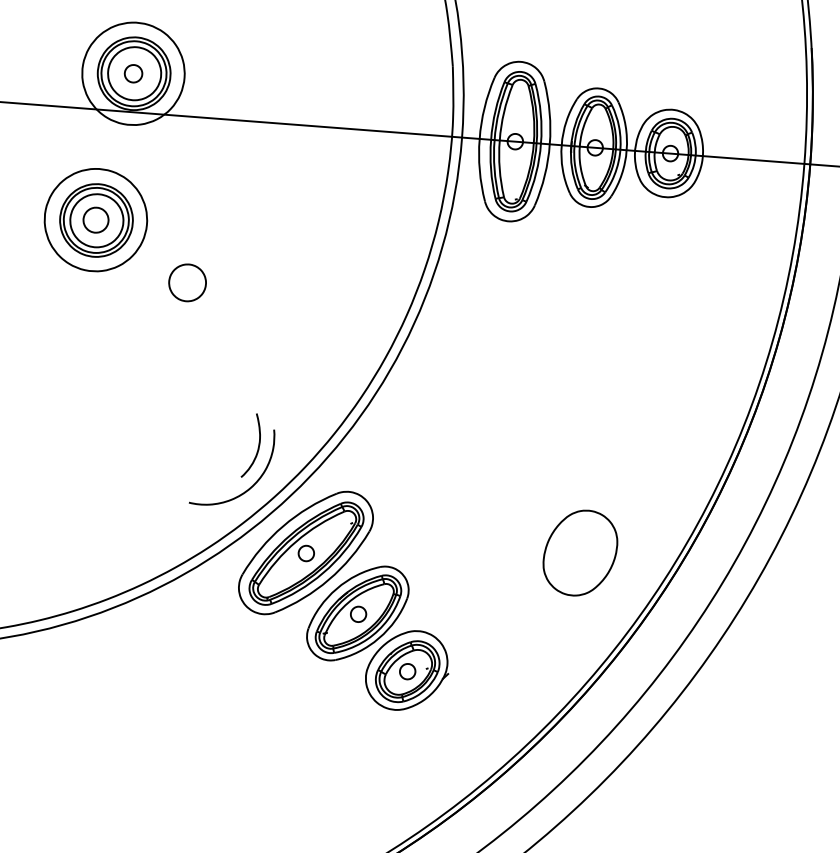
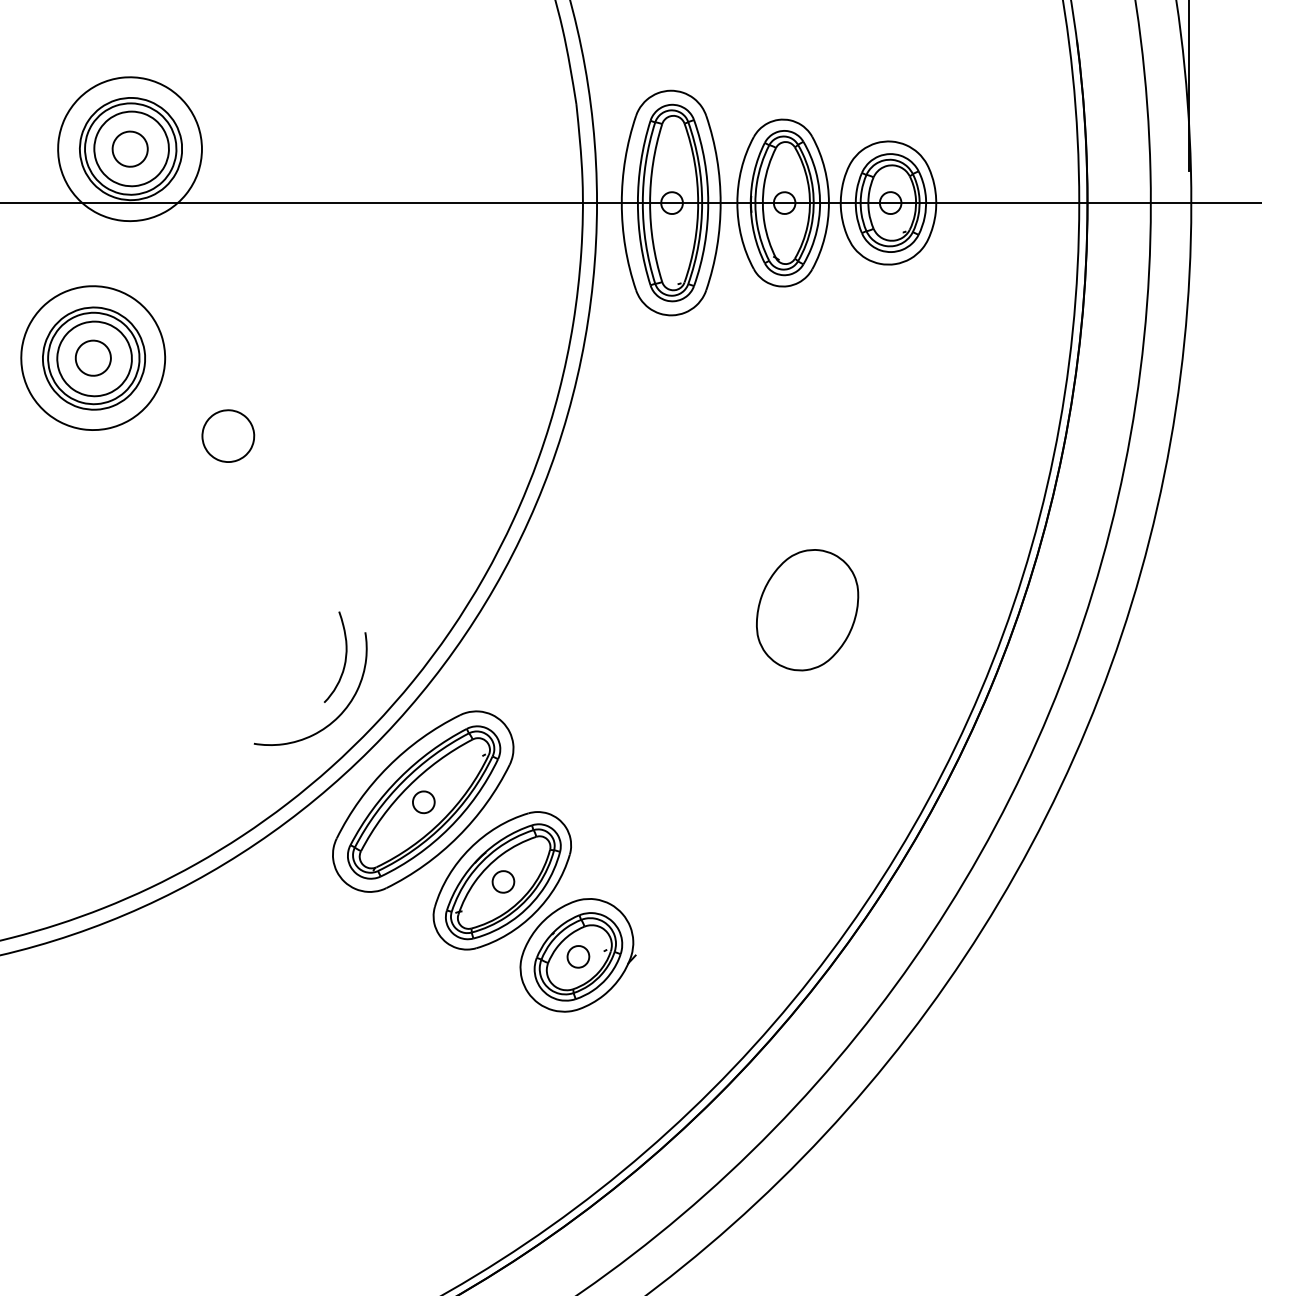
part: (133, 73) -> (129, 148), size x1.43
part: (580, 553) -> (807, 610), moved

